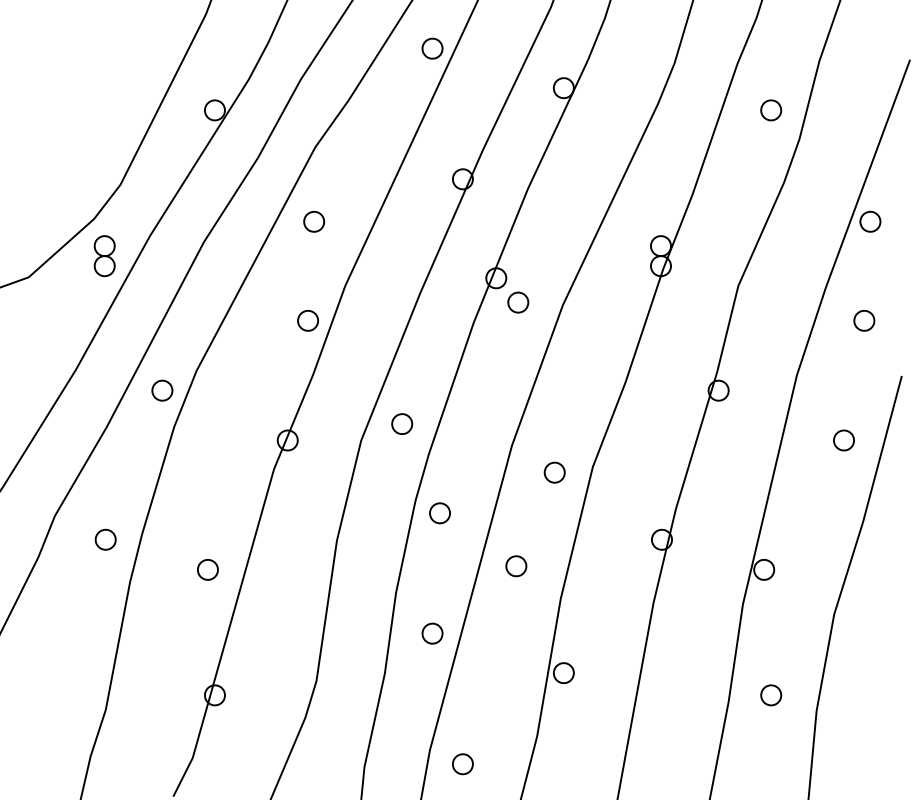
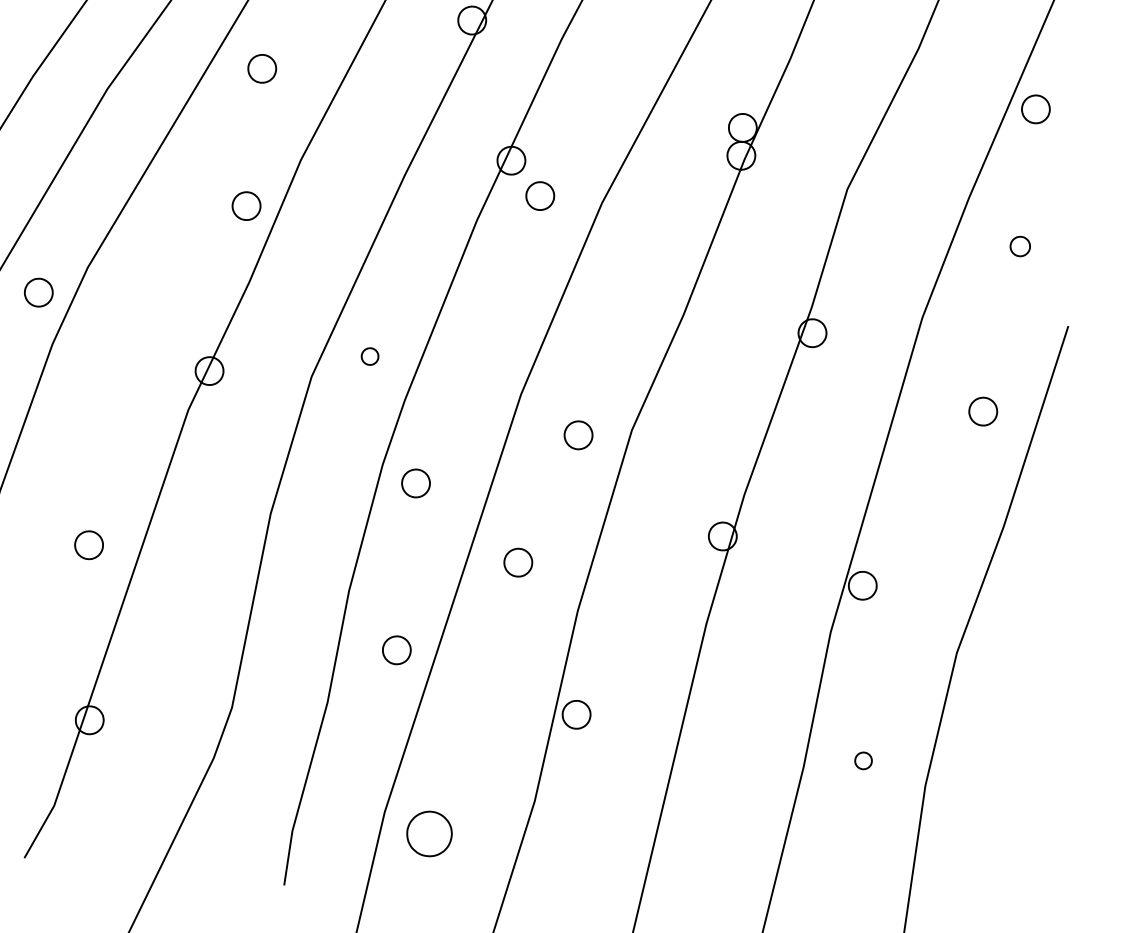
part: (864, 320) -> (1020, 246), size x0.7
part: (402, 423) -> (370, 355), size x0.6
part: (771, 695) -> (863, 761), size x0.6
part: (462, 764) -> (428, 834), size x1.6

